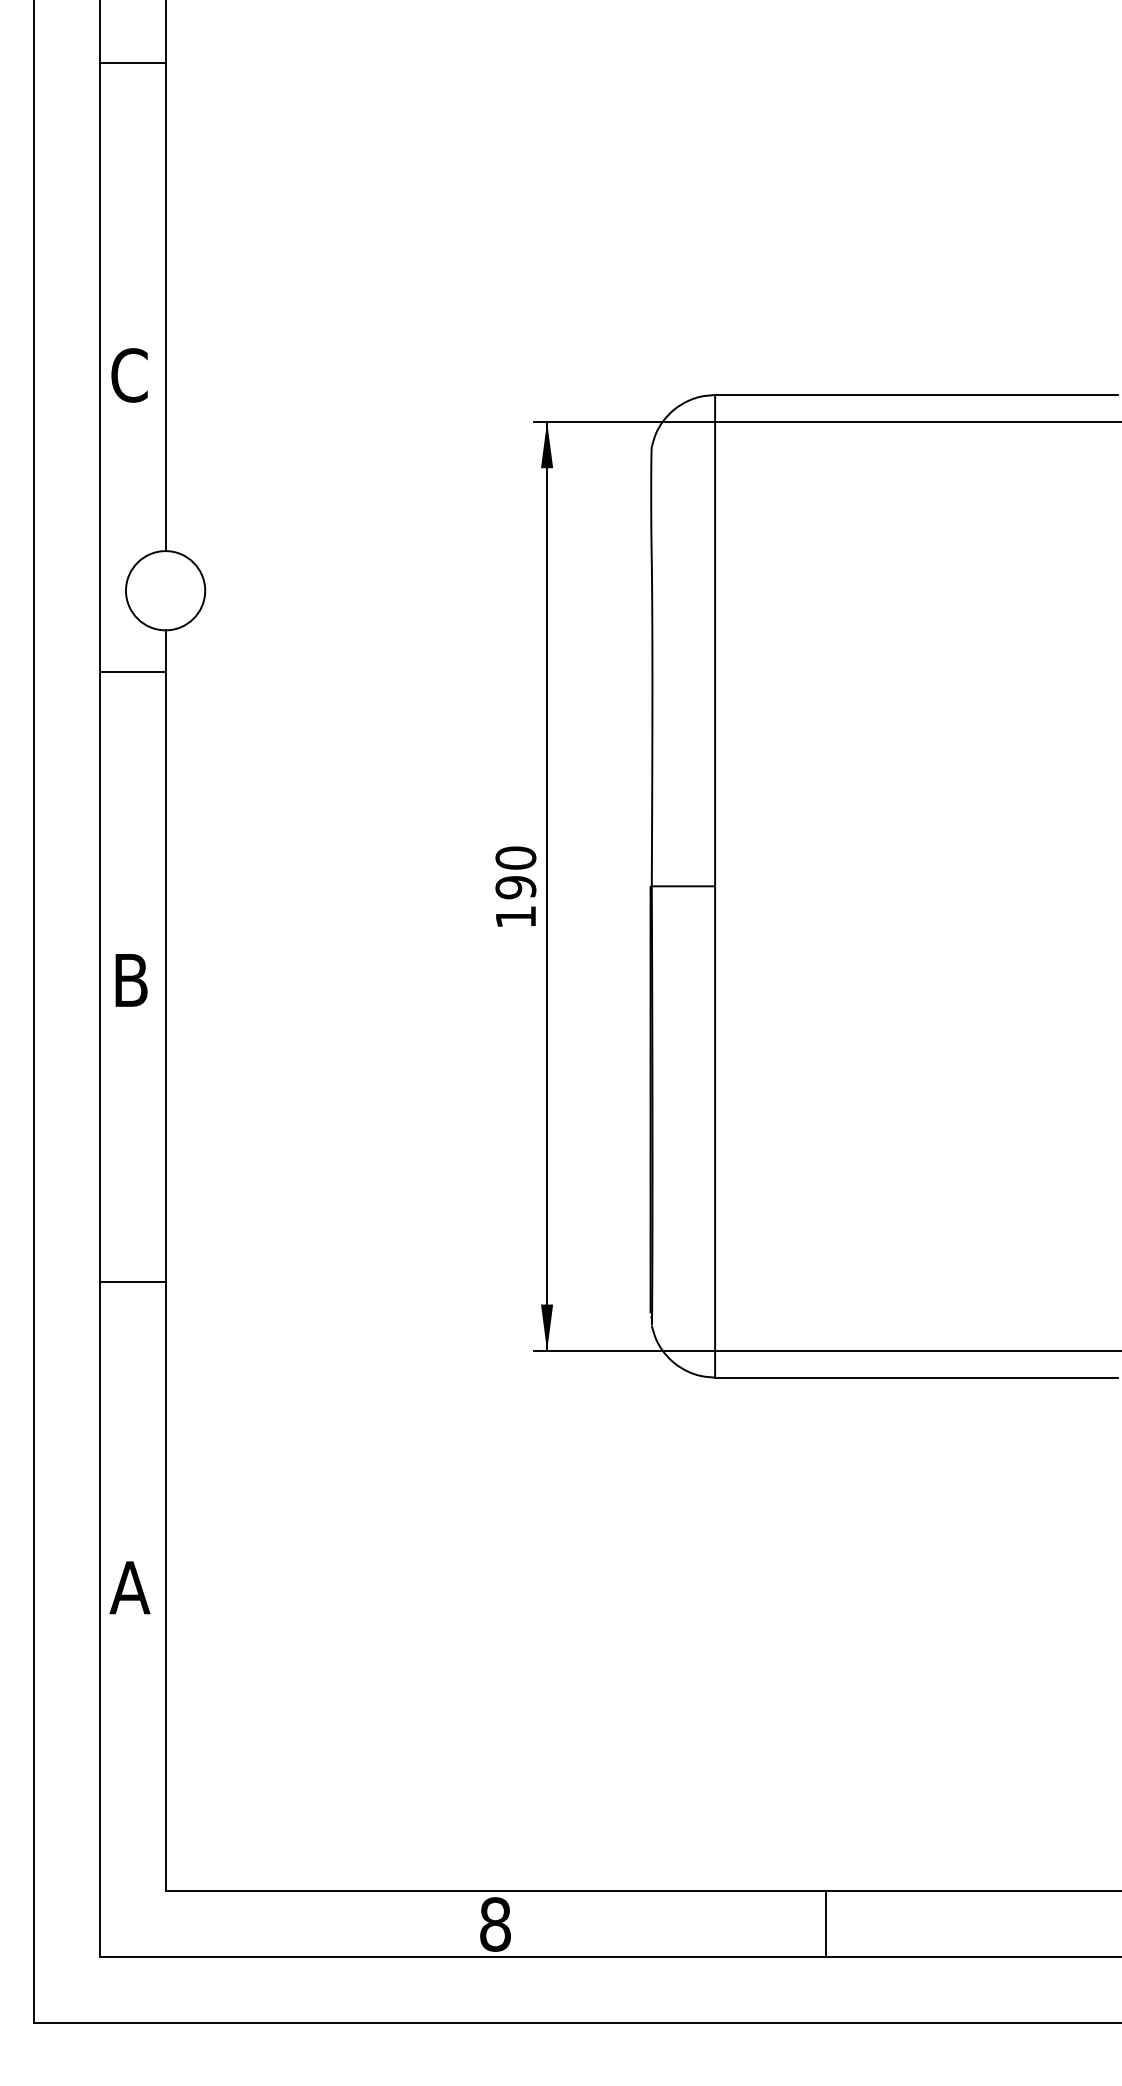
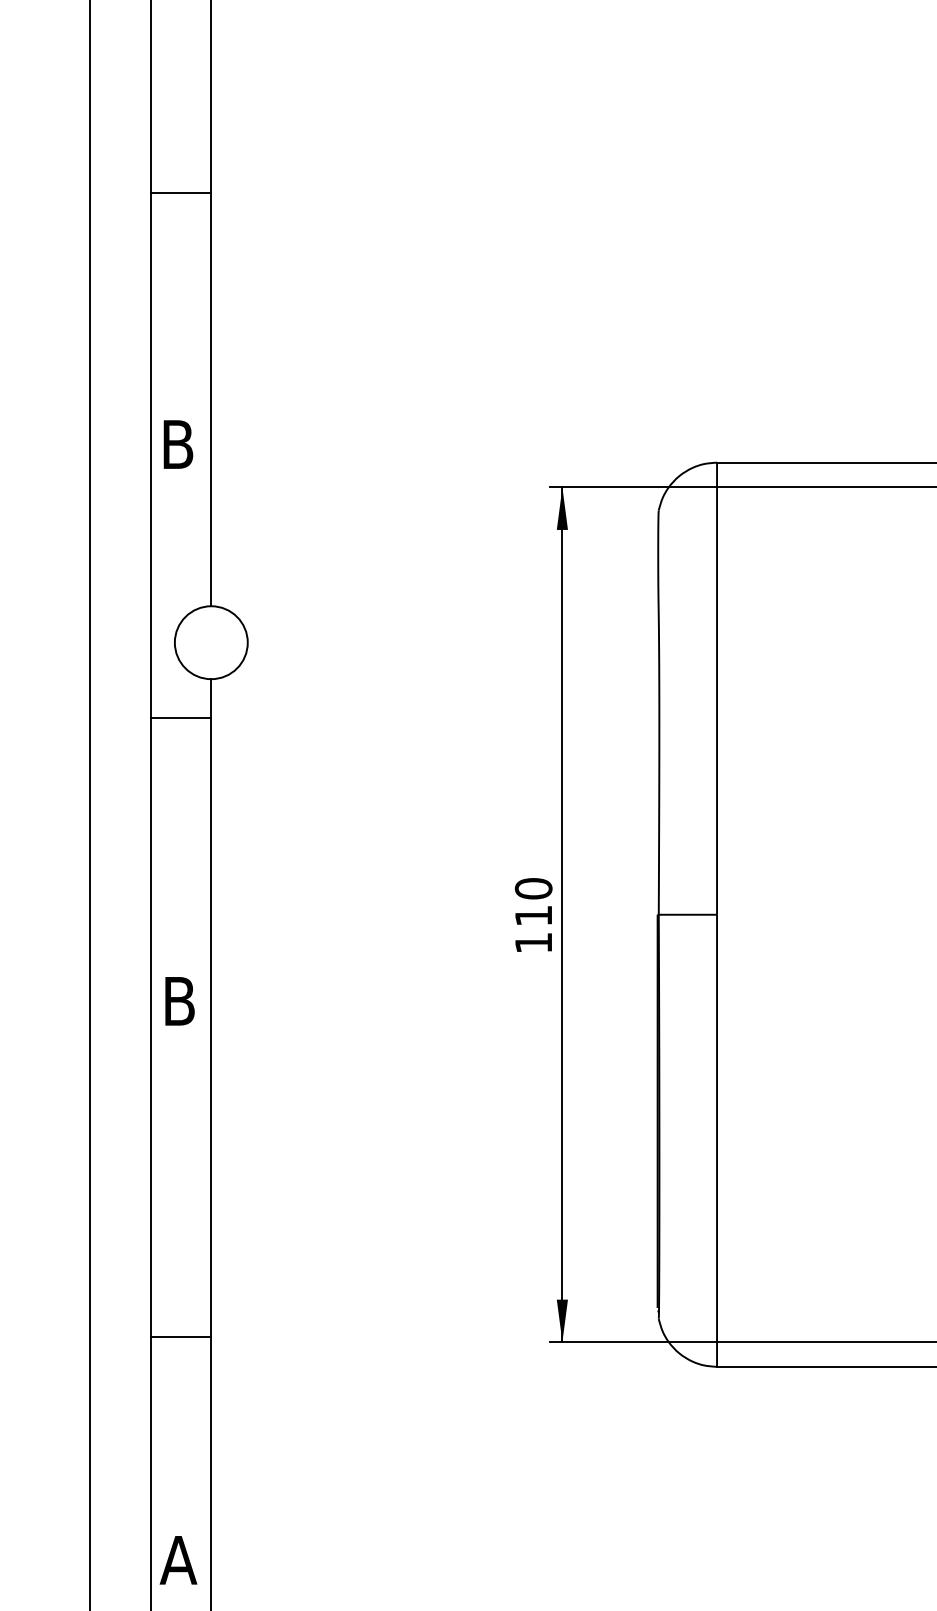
line: (132, 62) -> (180, 193), moved
text: (129, 375) -> (178, 444), C -> B
text: (515, 887) -> (533, 915), 190 -> 110
line: (132, 1281) -> (180, 1336), moved

